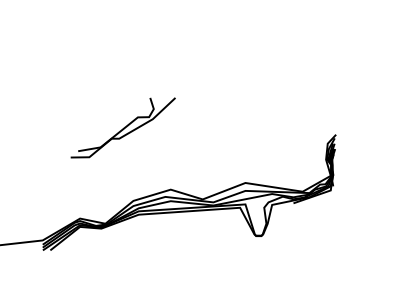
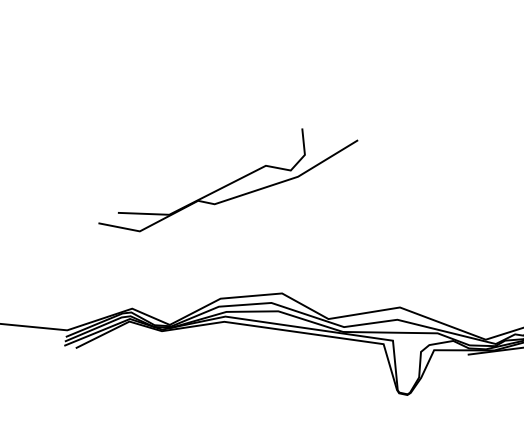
part: (123, 127) -> (229, 181), size x1.43

